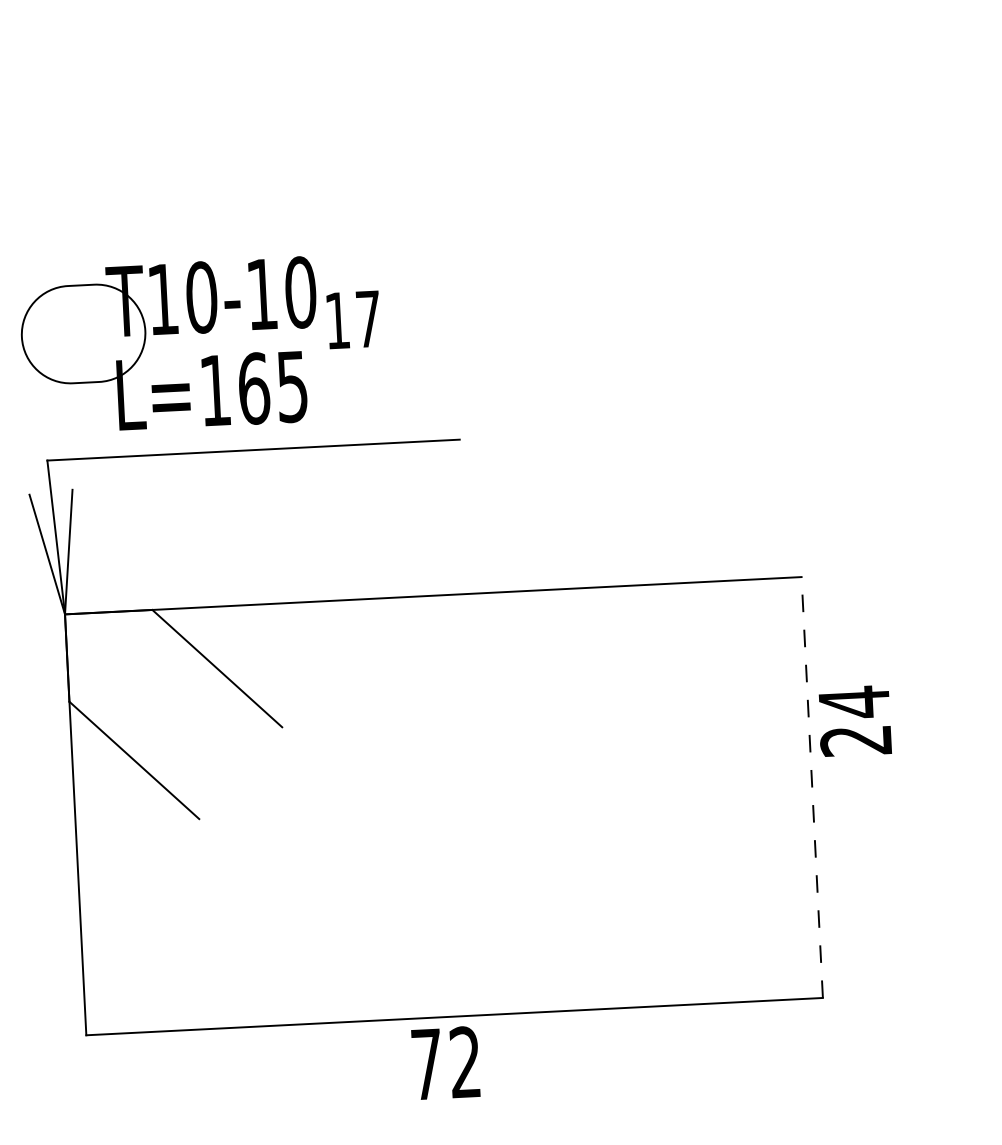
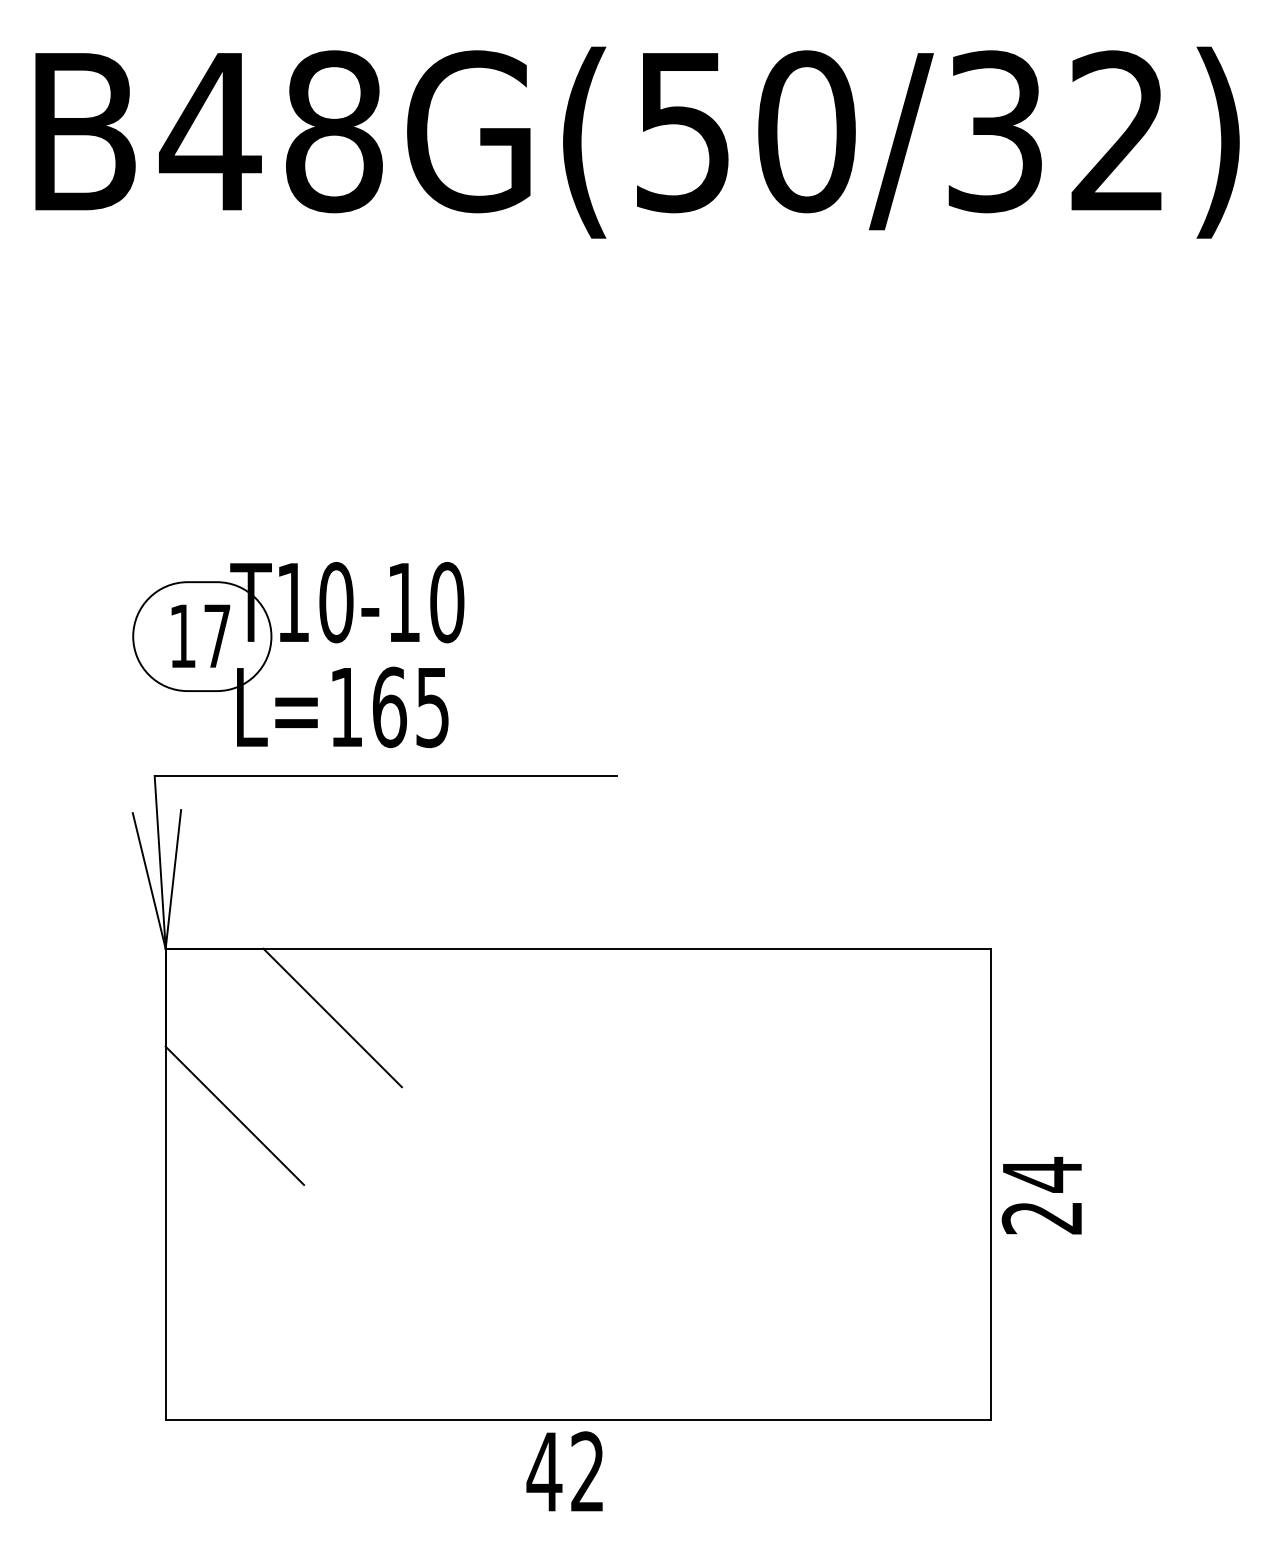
text: (353, 319) -> (200, 635), moved
text: (854, 720) -> (1041, 1195), moved
line: (812, 787) -> (990, 1184), dashed -> solid
text: (426, 1064) -> (544, 1471), 72 -> 42

